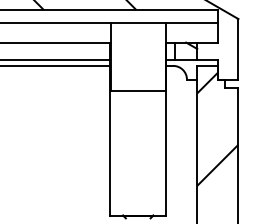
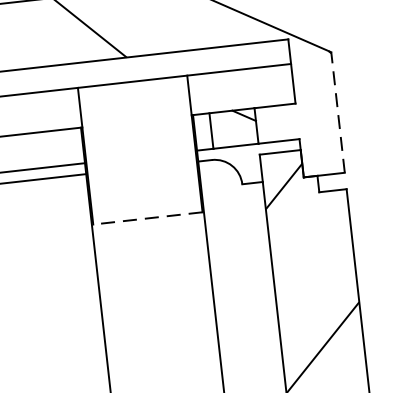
line: (238, 48) -> (337, 110), solid -> dashed
line: (137, 91) -> (146, 218), solid -> dashed

